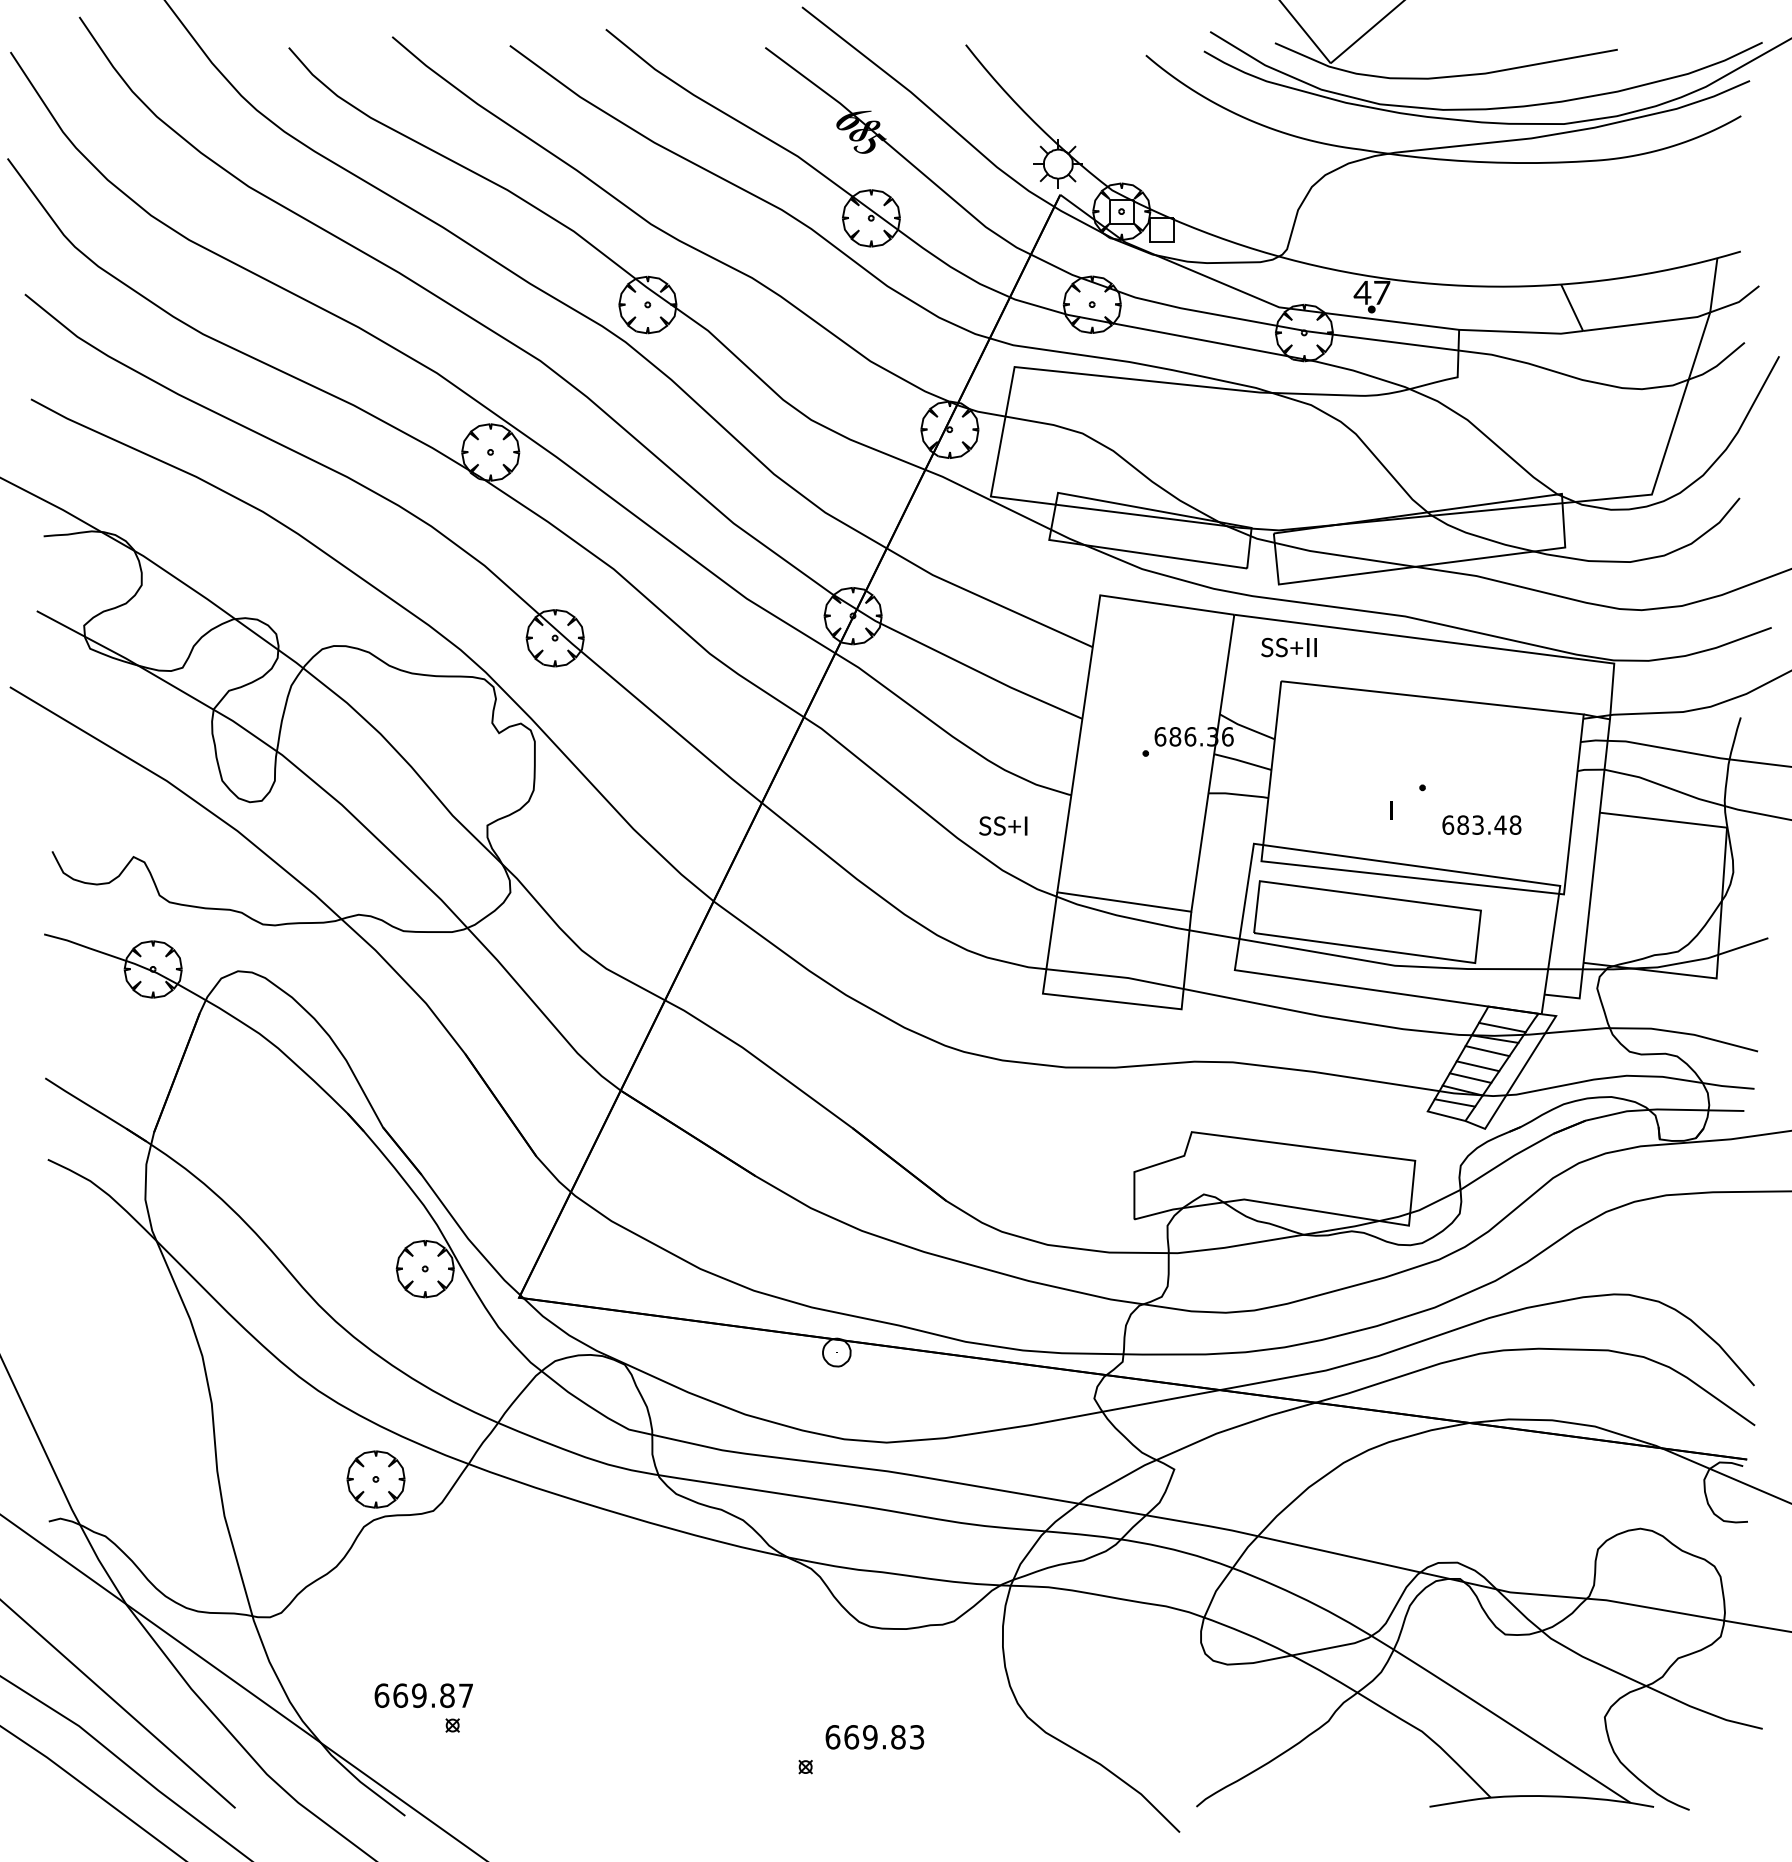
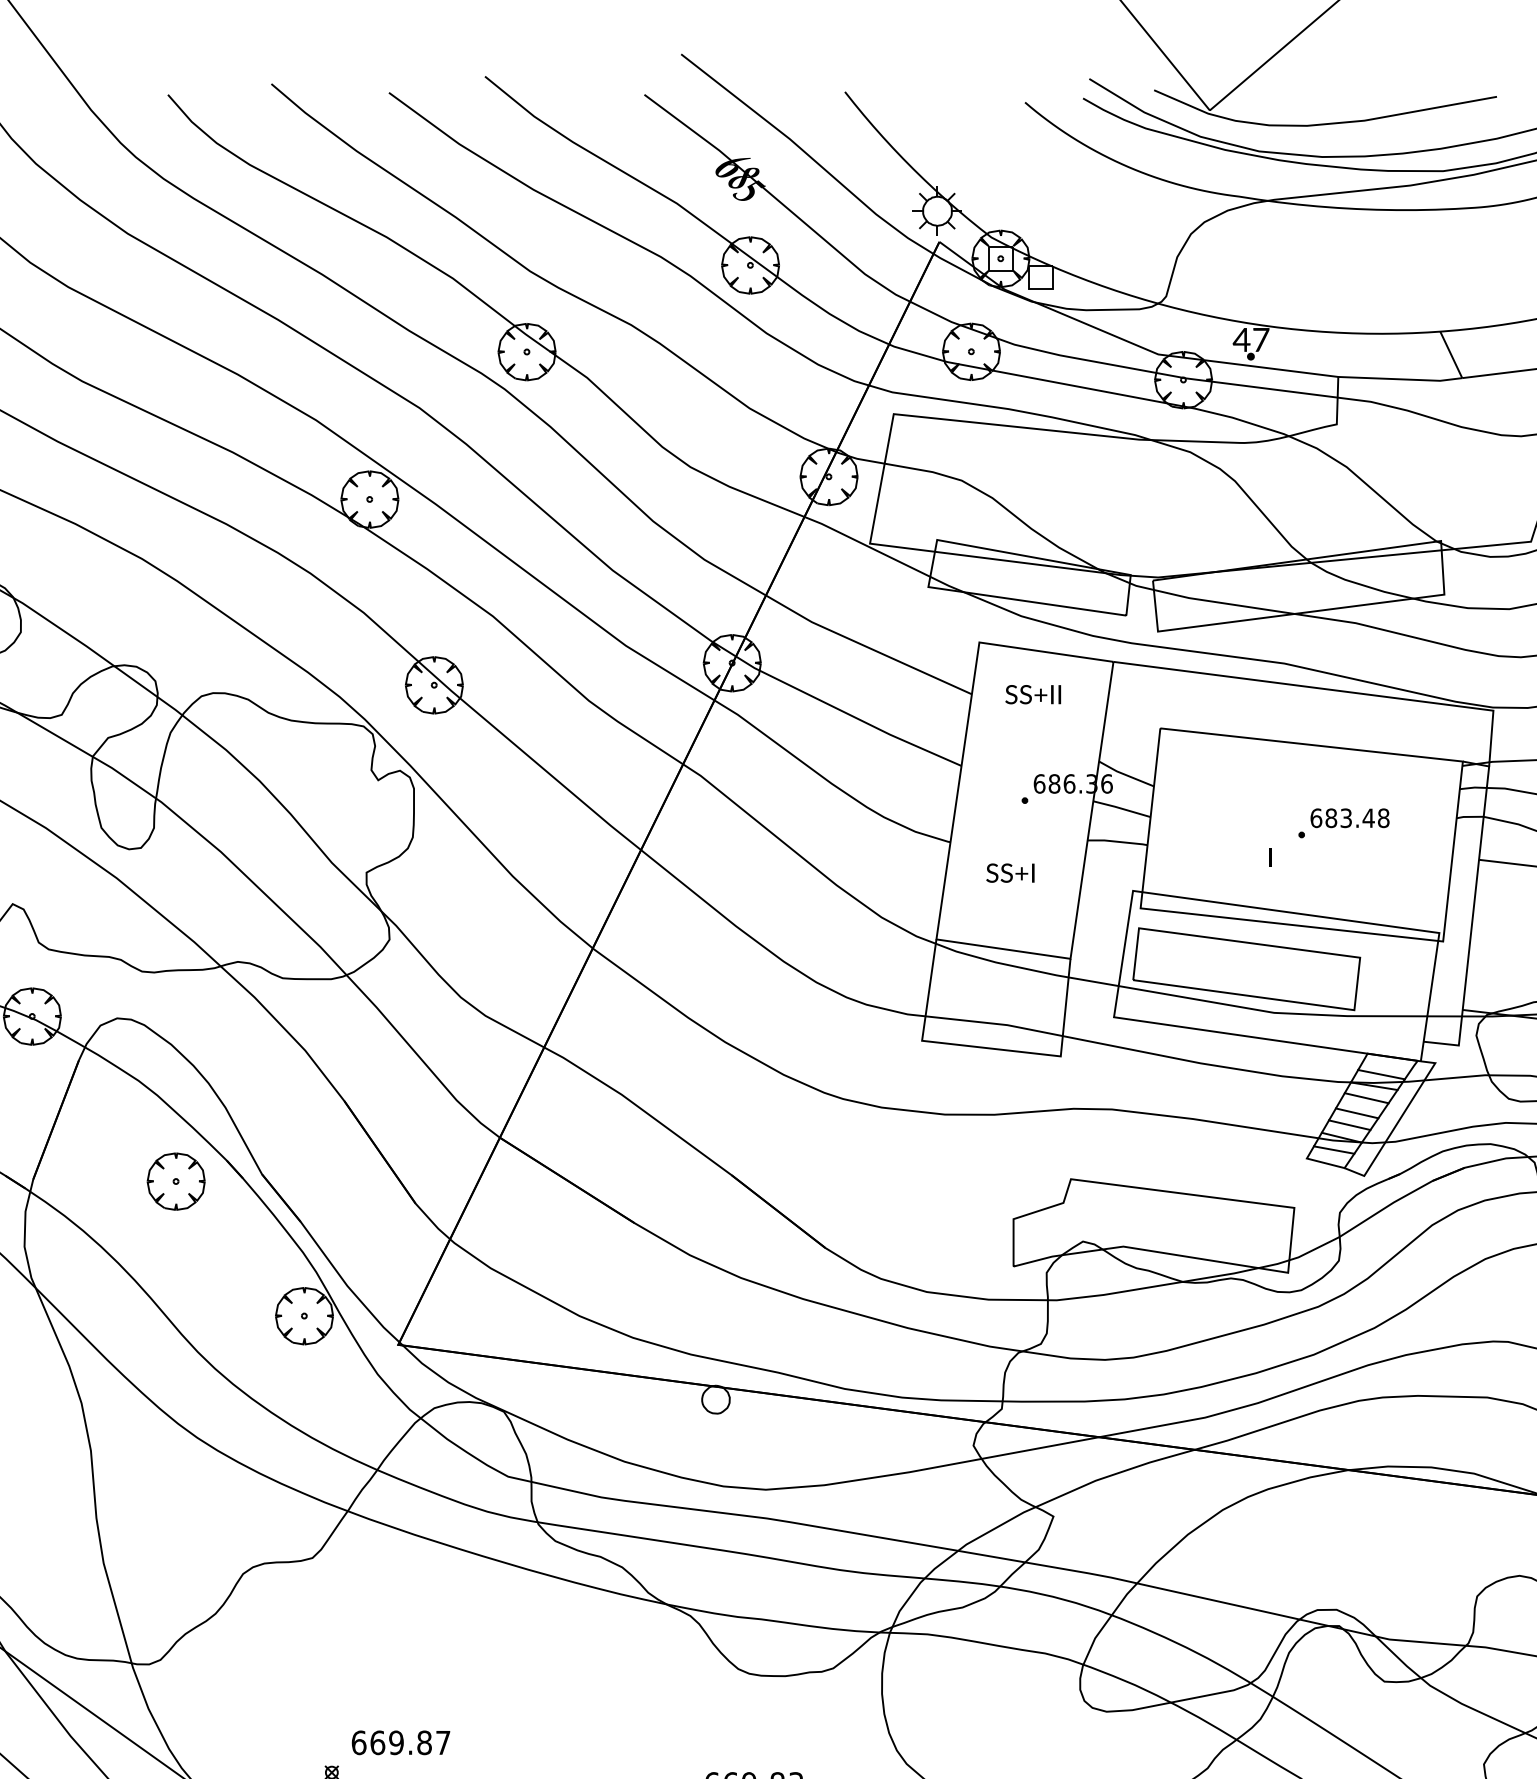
text: (1288, 647) -> (1032, 694), moved
text: (1481, 824) -> (1349, 817), moved
text: (1003, 825) -> (1010, 872), moved
part: (375, 1479) -> (175, 1181), moved
text: (423, 1695) -> (400, 1742), moved

